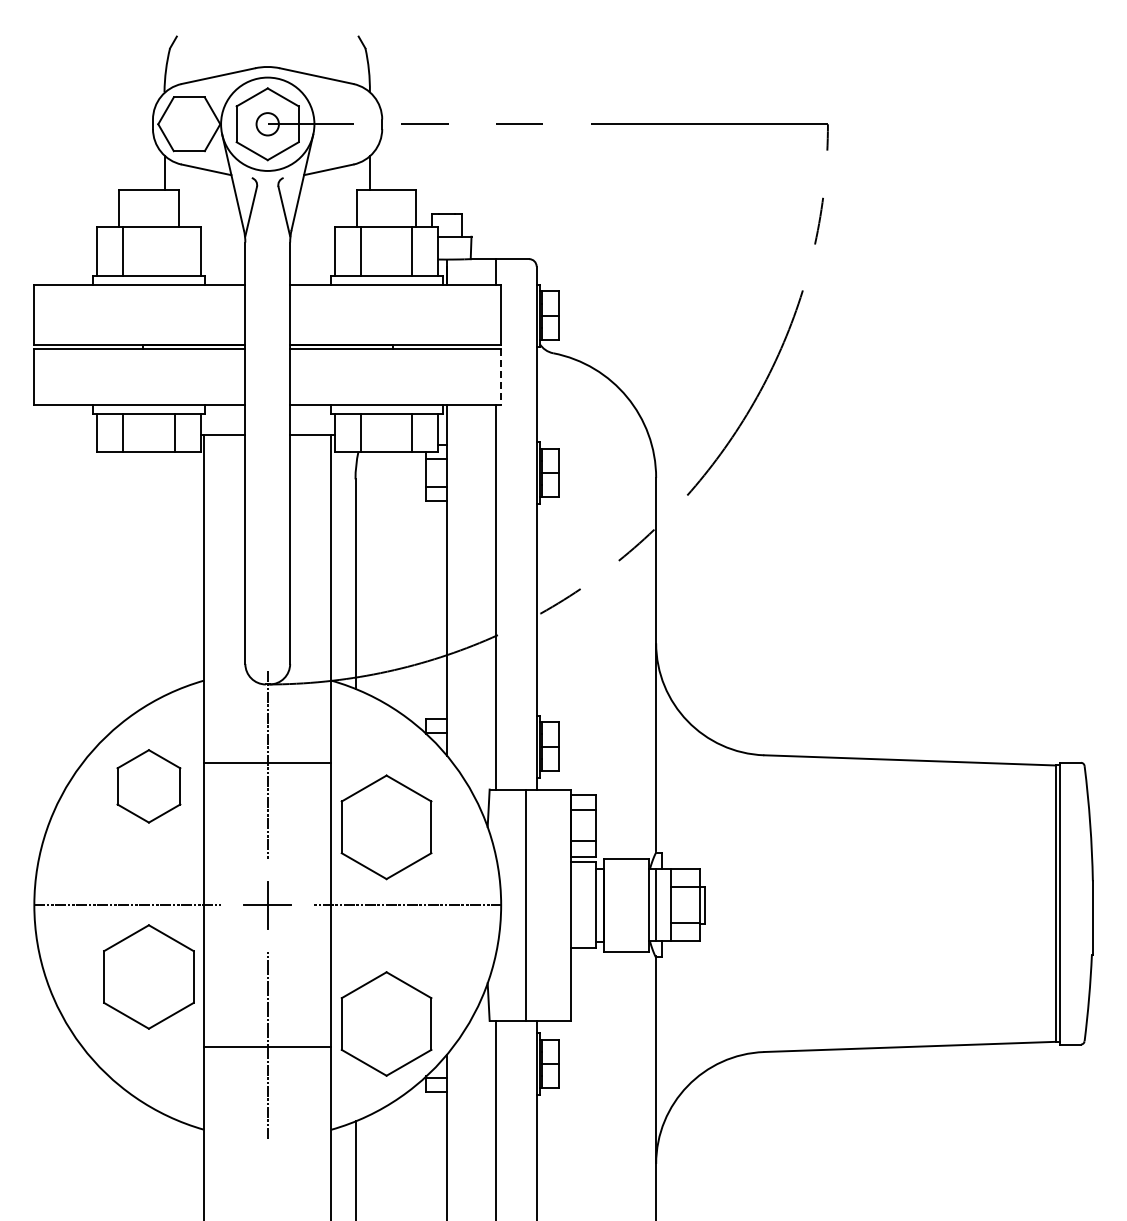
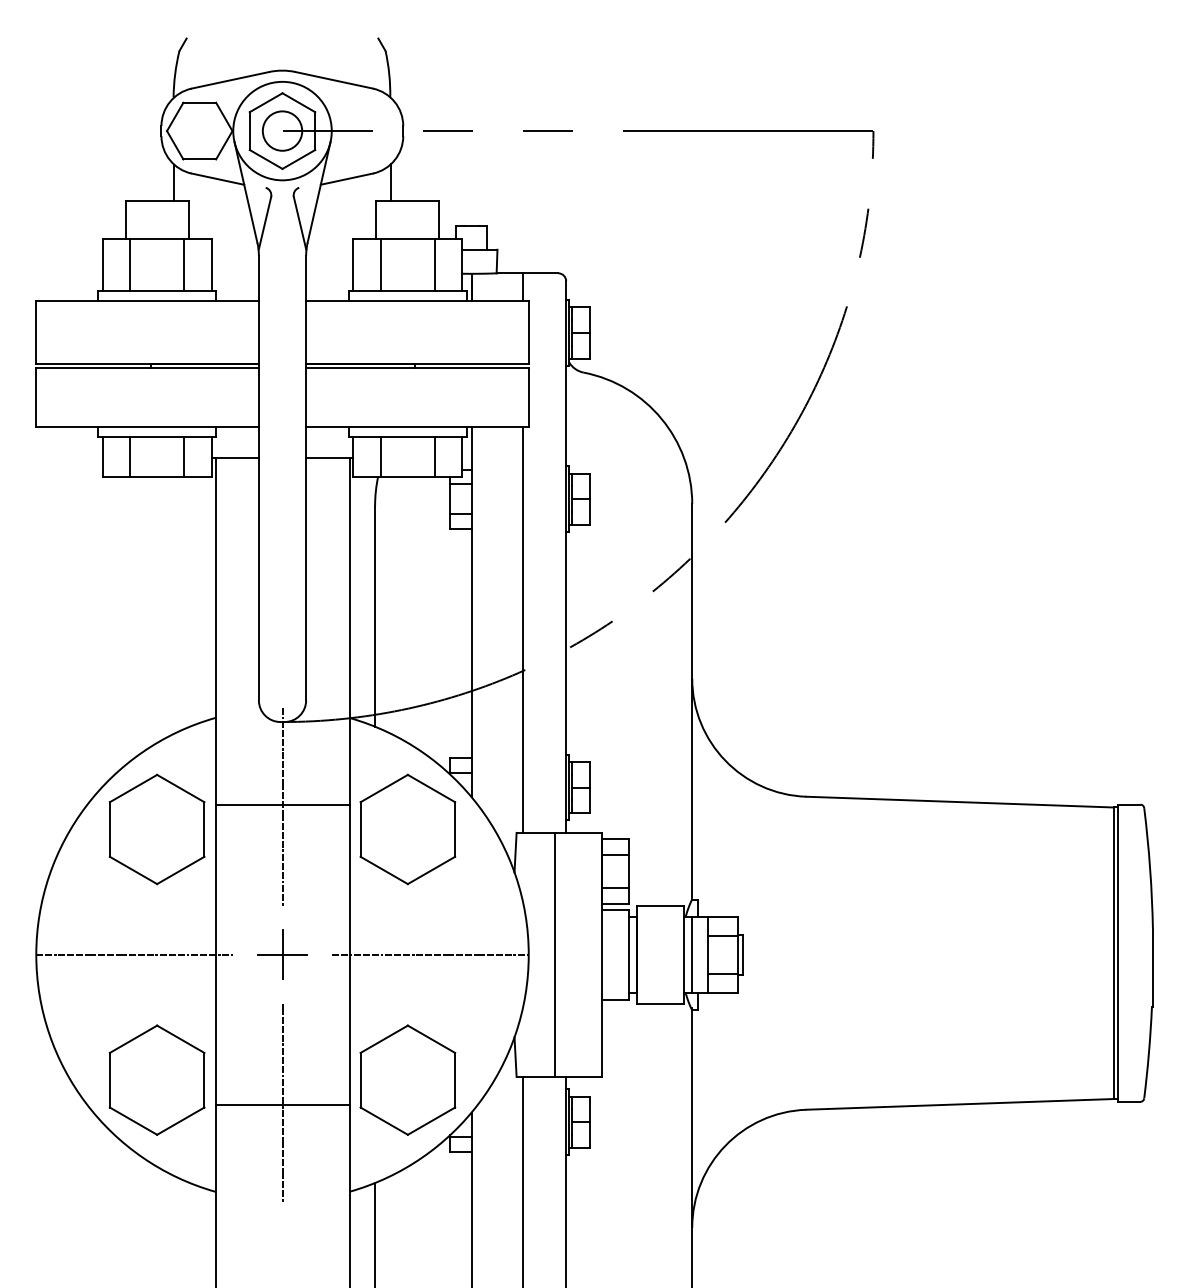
circle: (267, 123) -> (282, 130), size x1.67
line: (174, 251) -> (184, 265), added
line: (501, 377) -> (529, 398), dashed -> solid
part: (148, 786) -> (156, 829), size x1.43
part: (386, 827) -> (407, 829), moved
part: (148, 976) -> (156, 1079), moved

